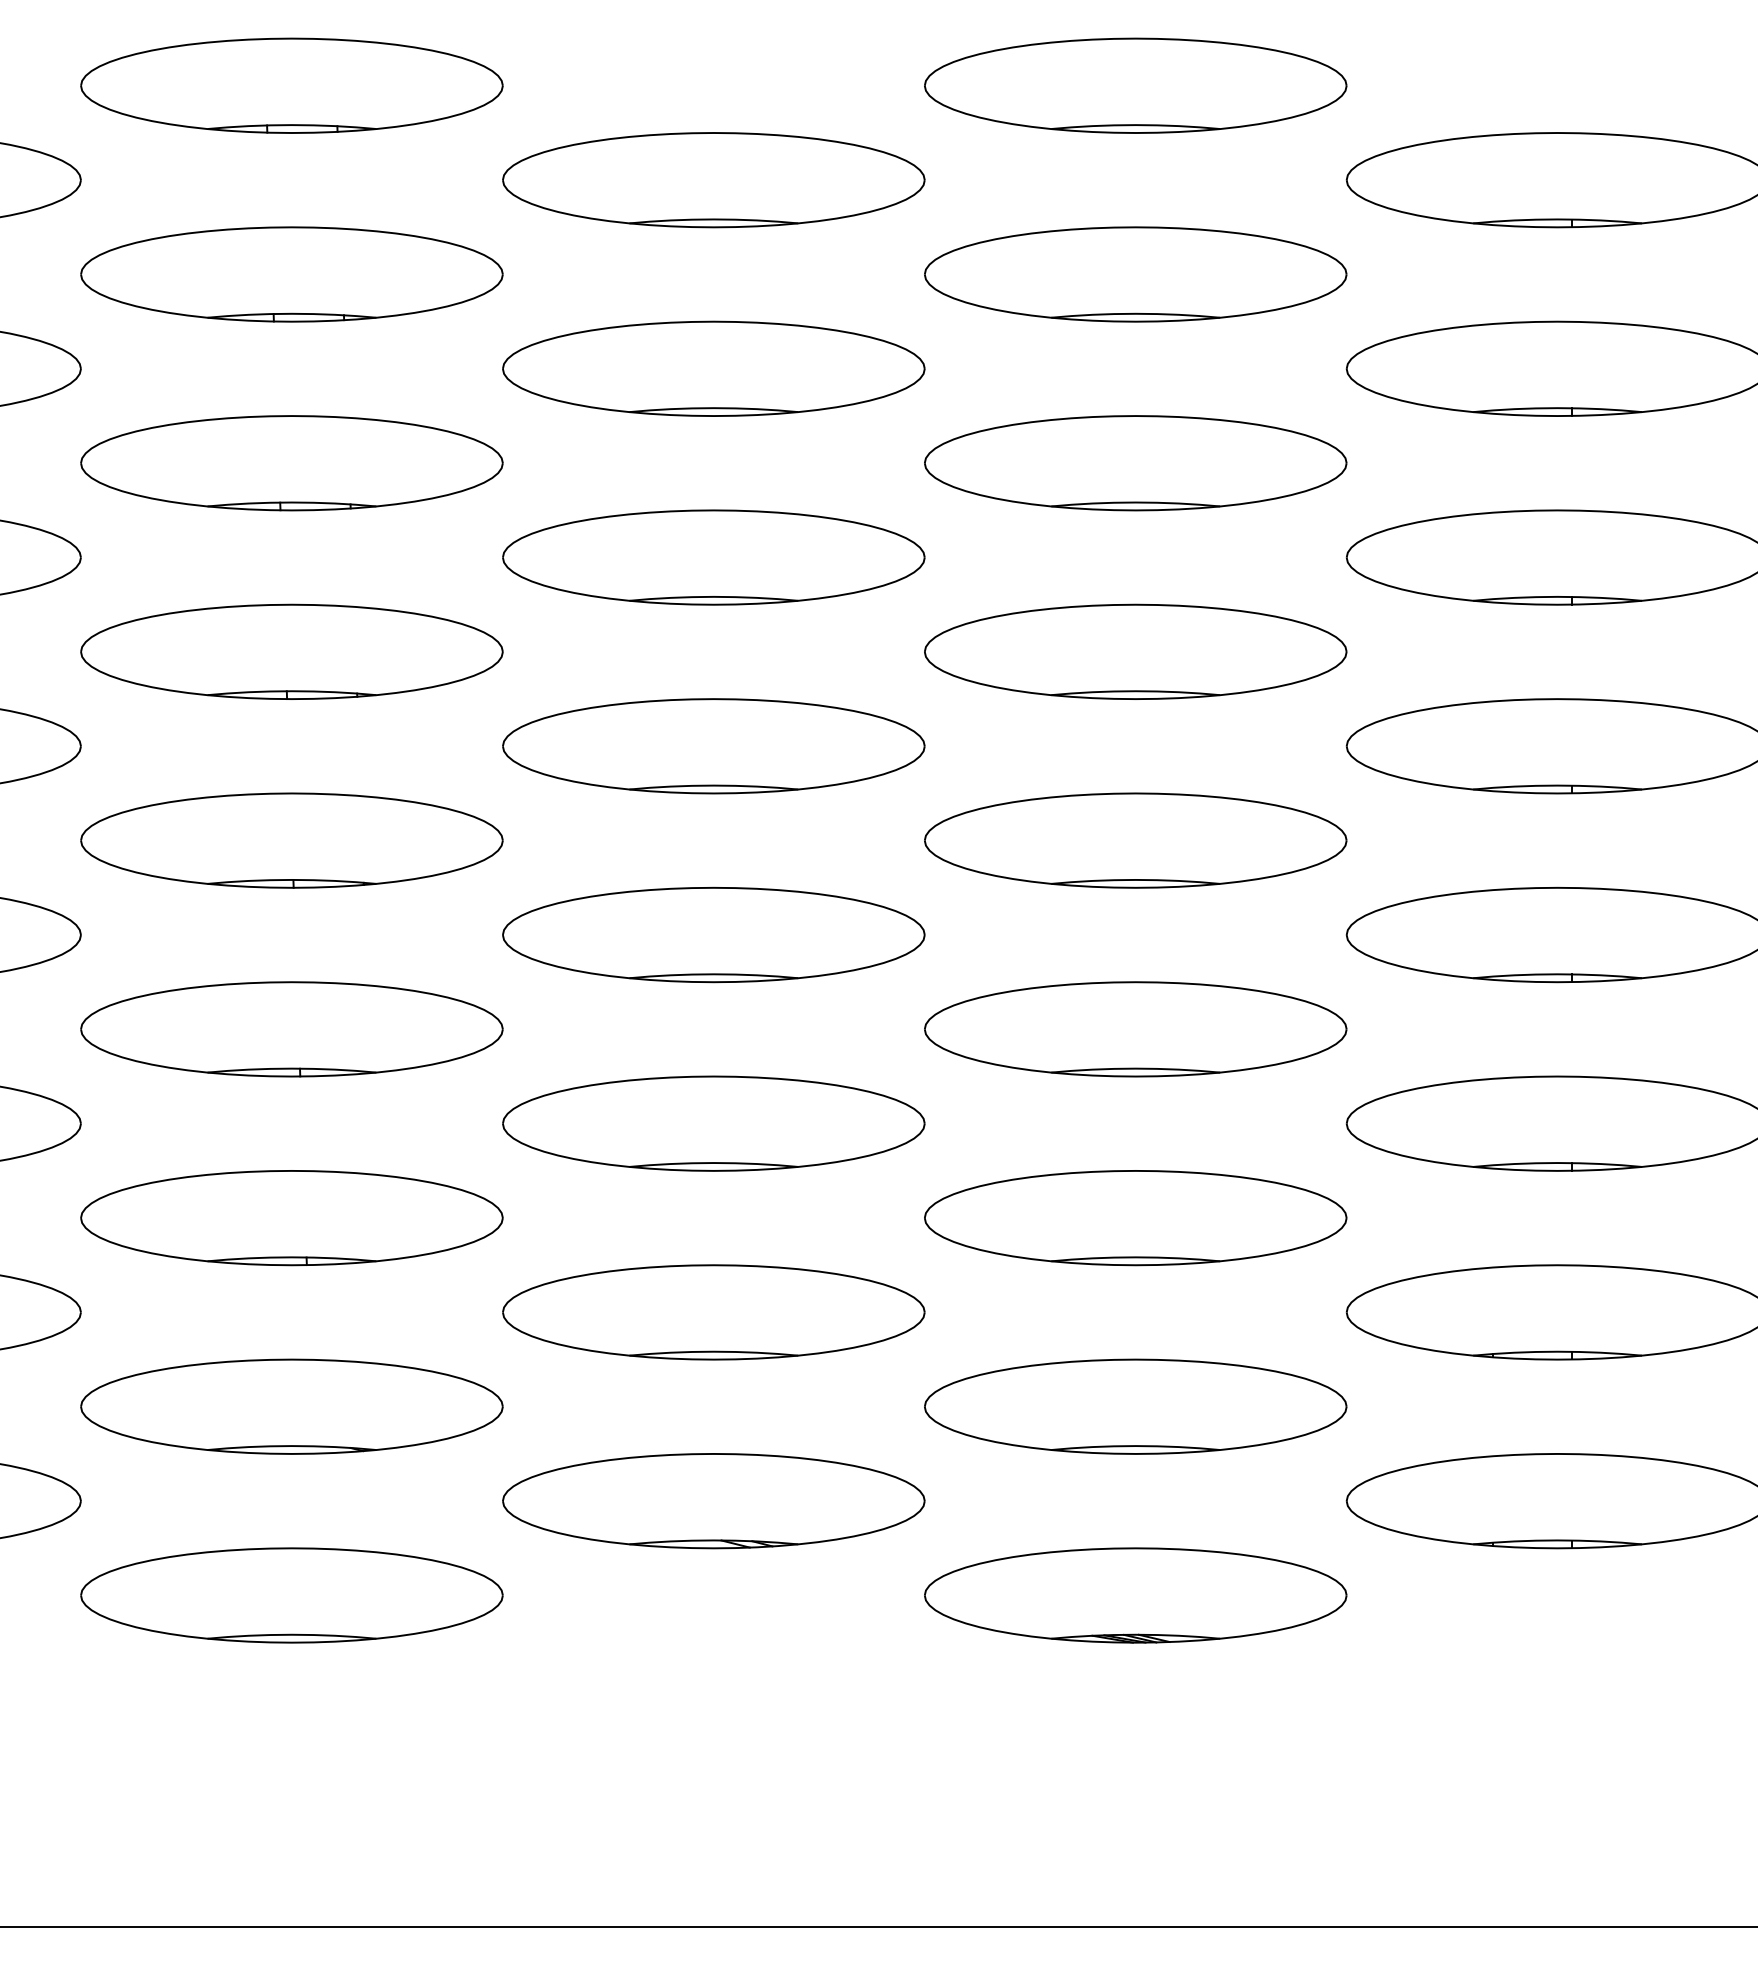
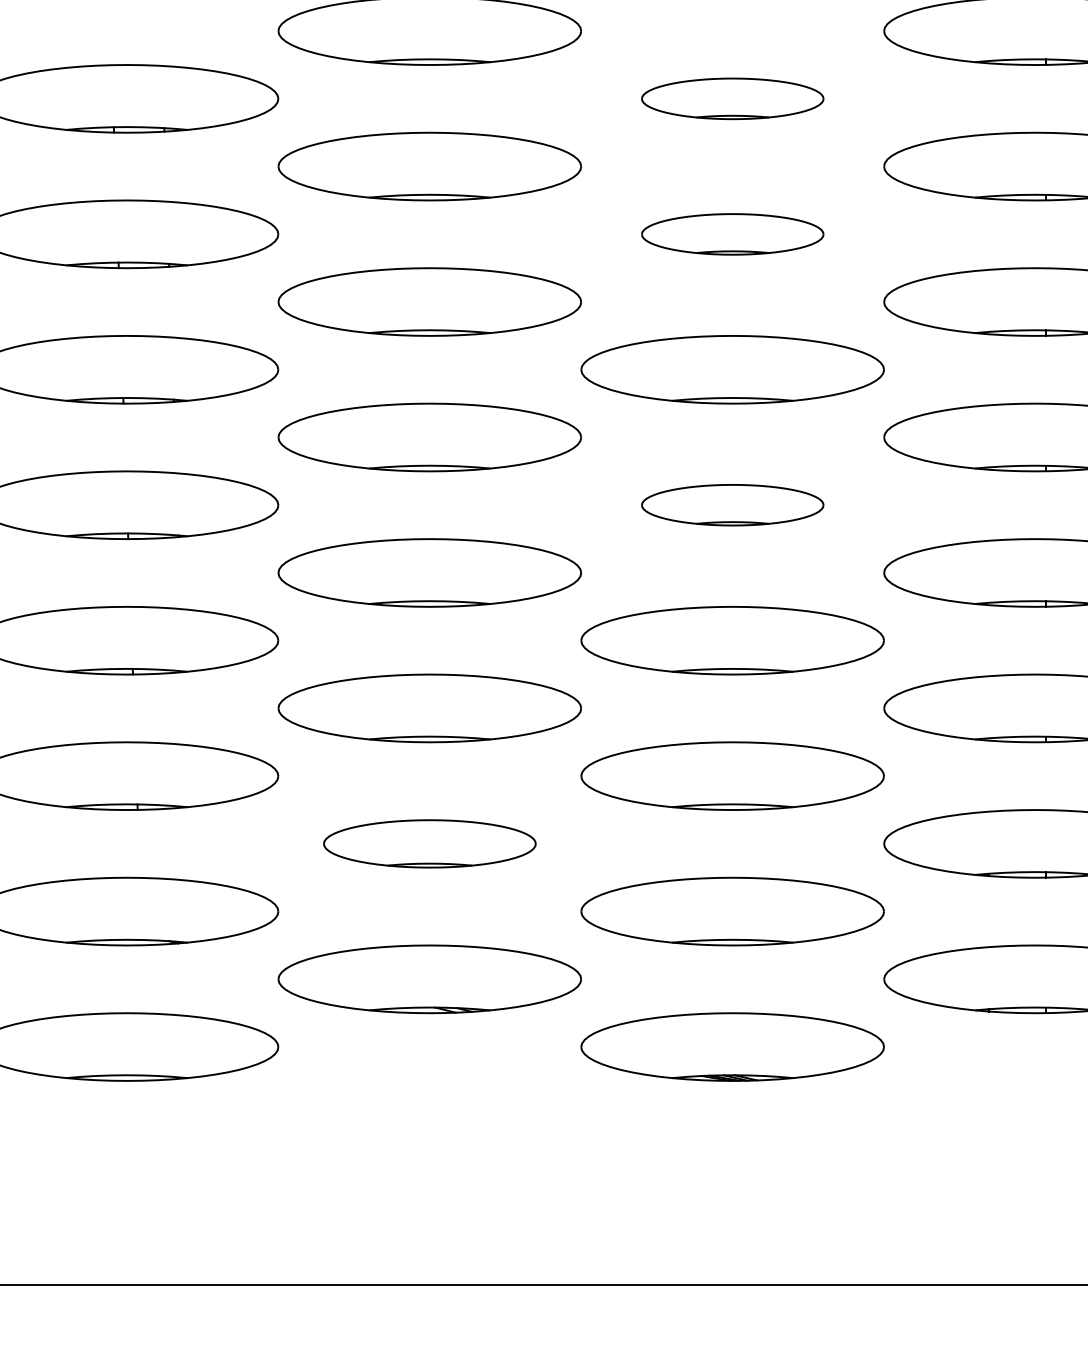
part: (1135, 274) -> (732, 98), size x0.6
part: (1135, 463) -> (732, 234), size x0.6
part: (1135, 840) -> (732, 505), size x0.6
part: (713, 1312) -> (429, 843), size x0.7

